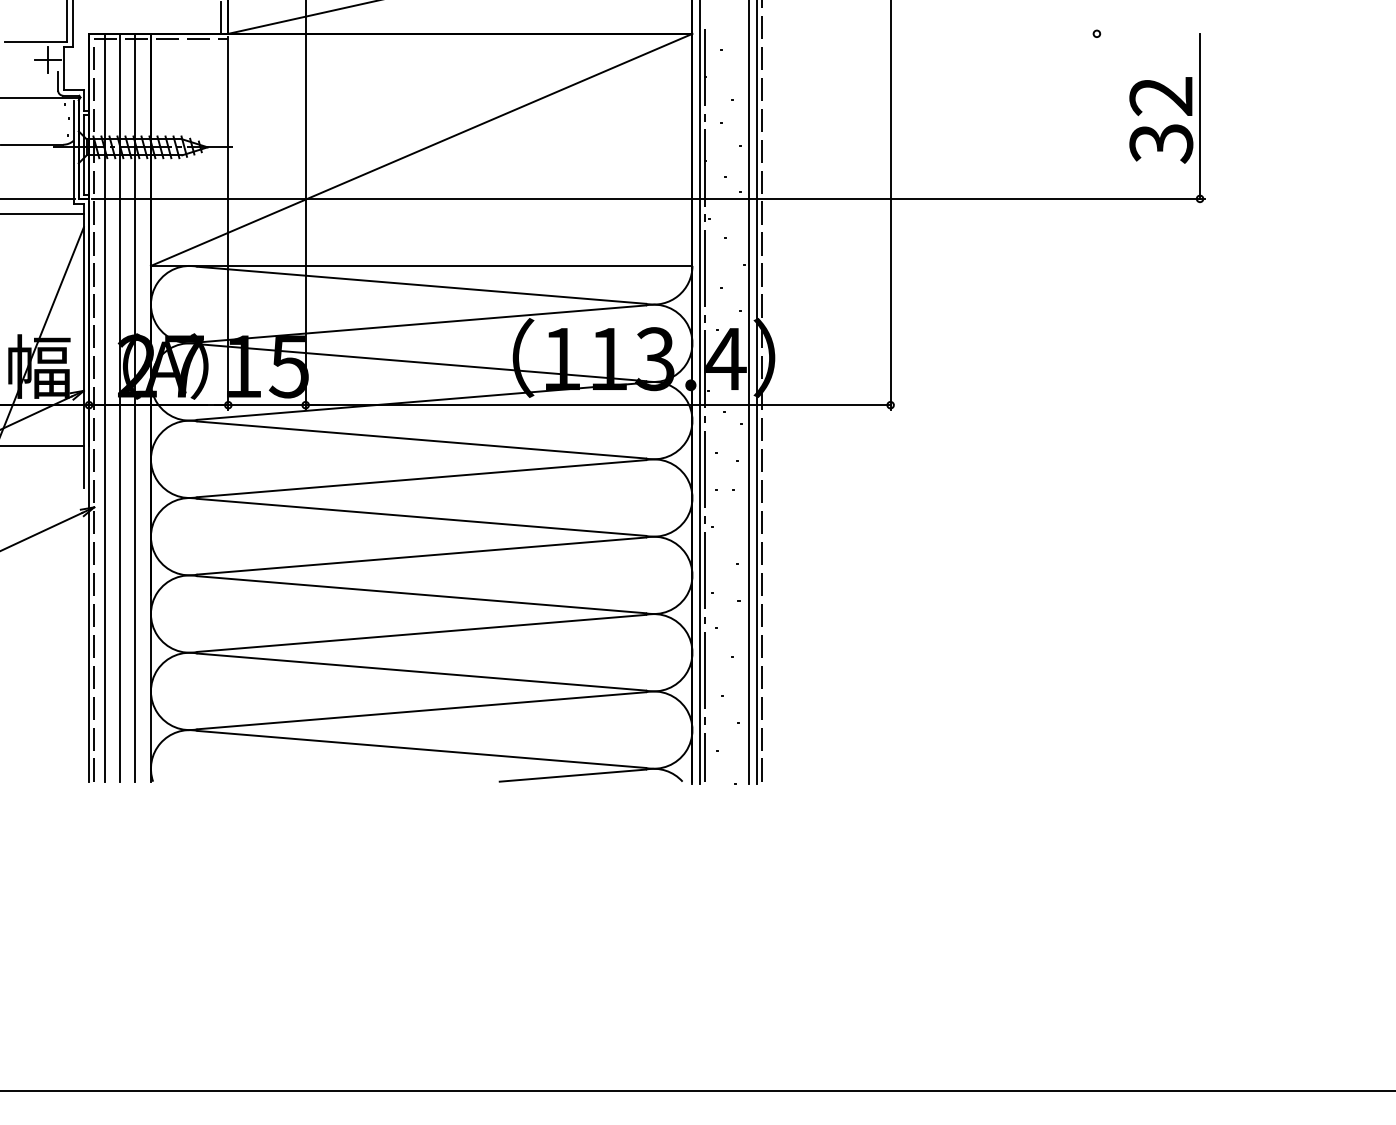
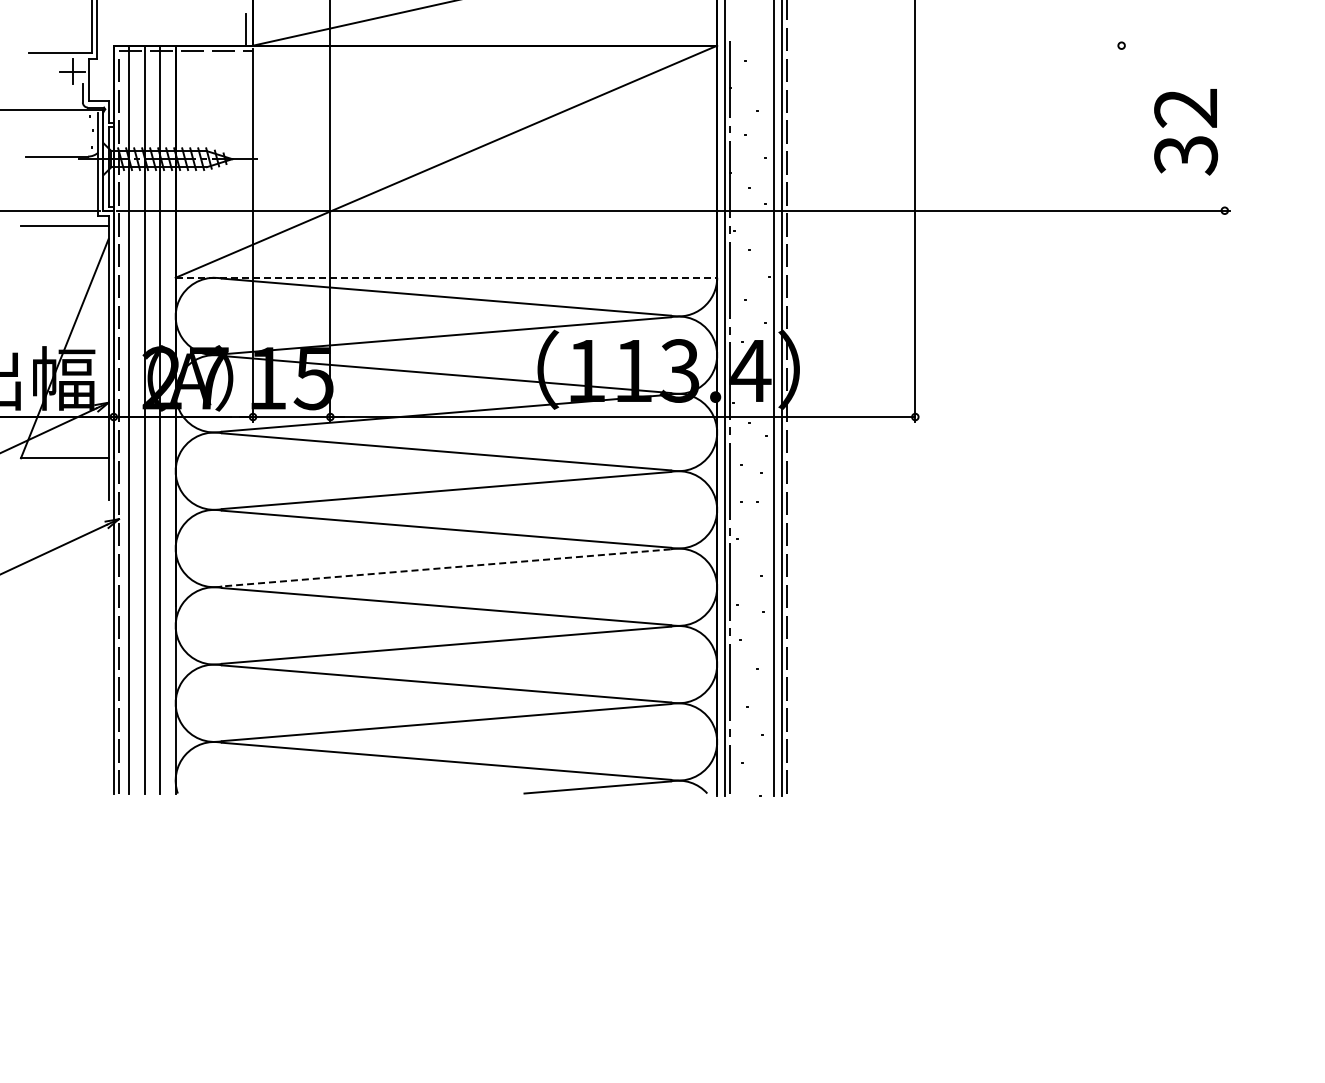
line: (1200, 115) -> (1225, 127), removed
line: (421, 265) -> (446, 277), solid -> dashed
line: (421, 556) -> (446, 568), solid -> dashed

